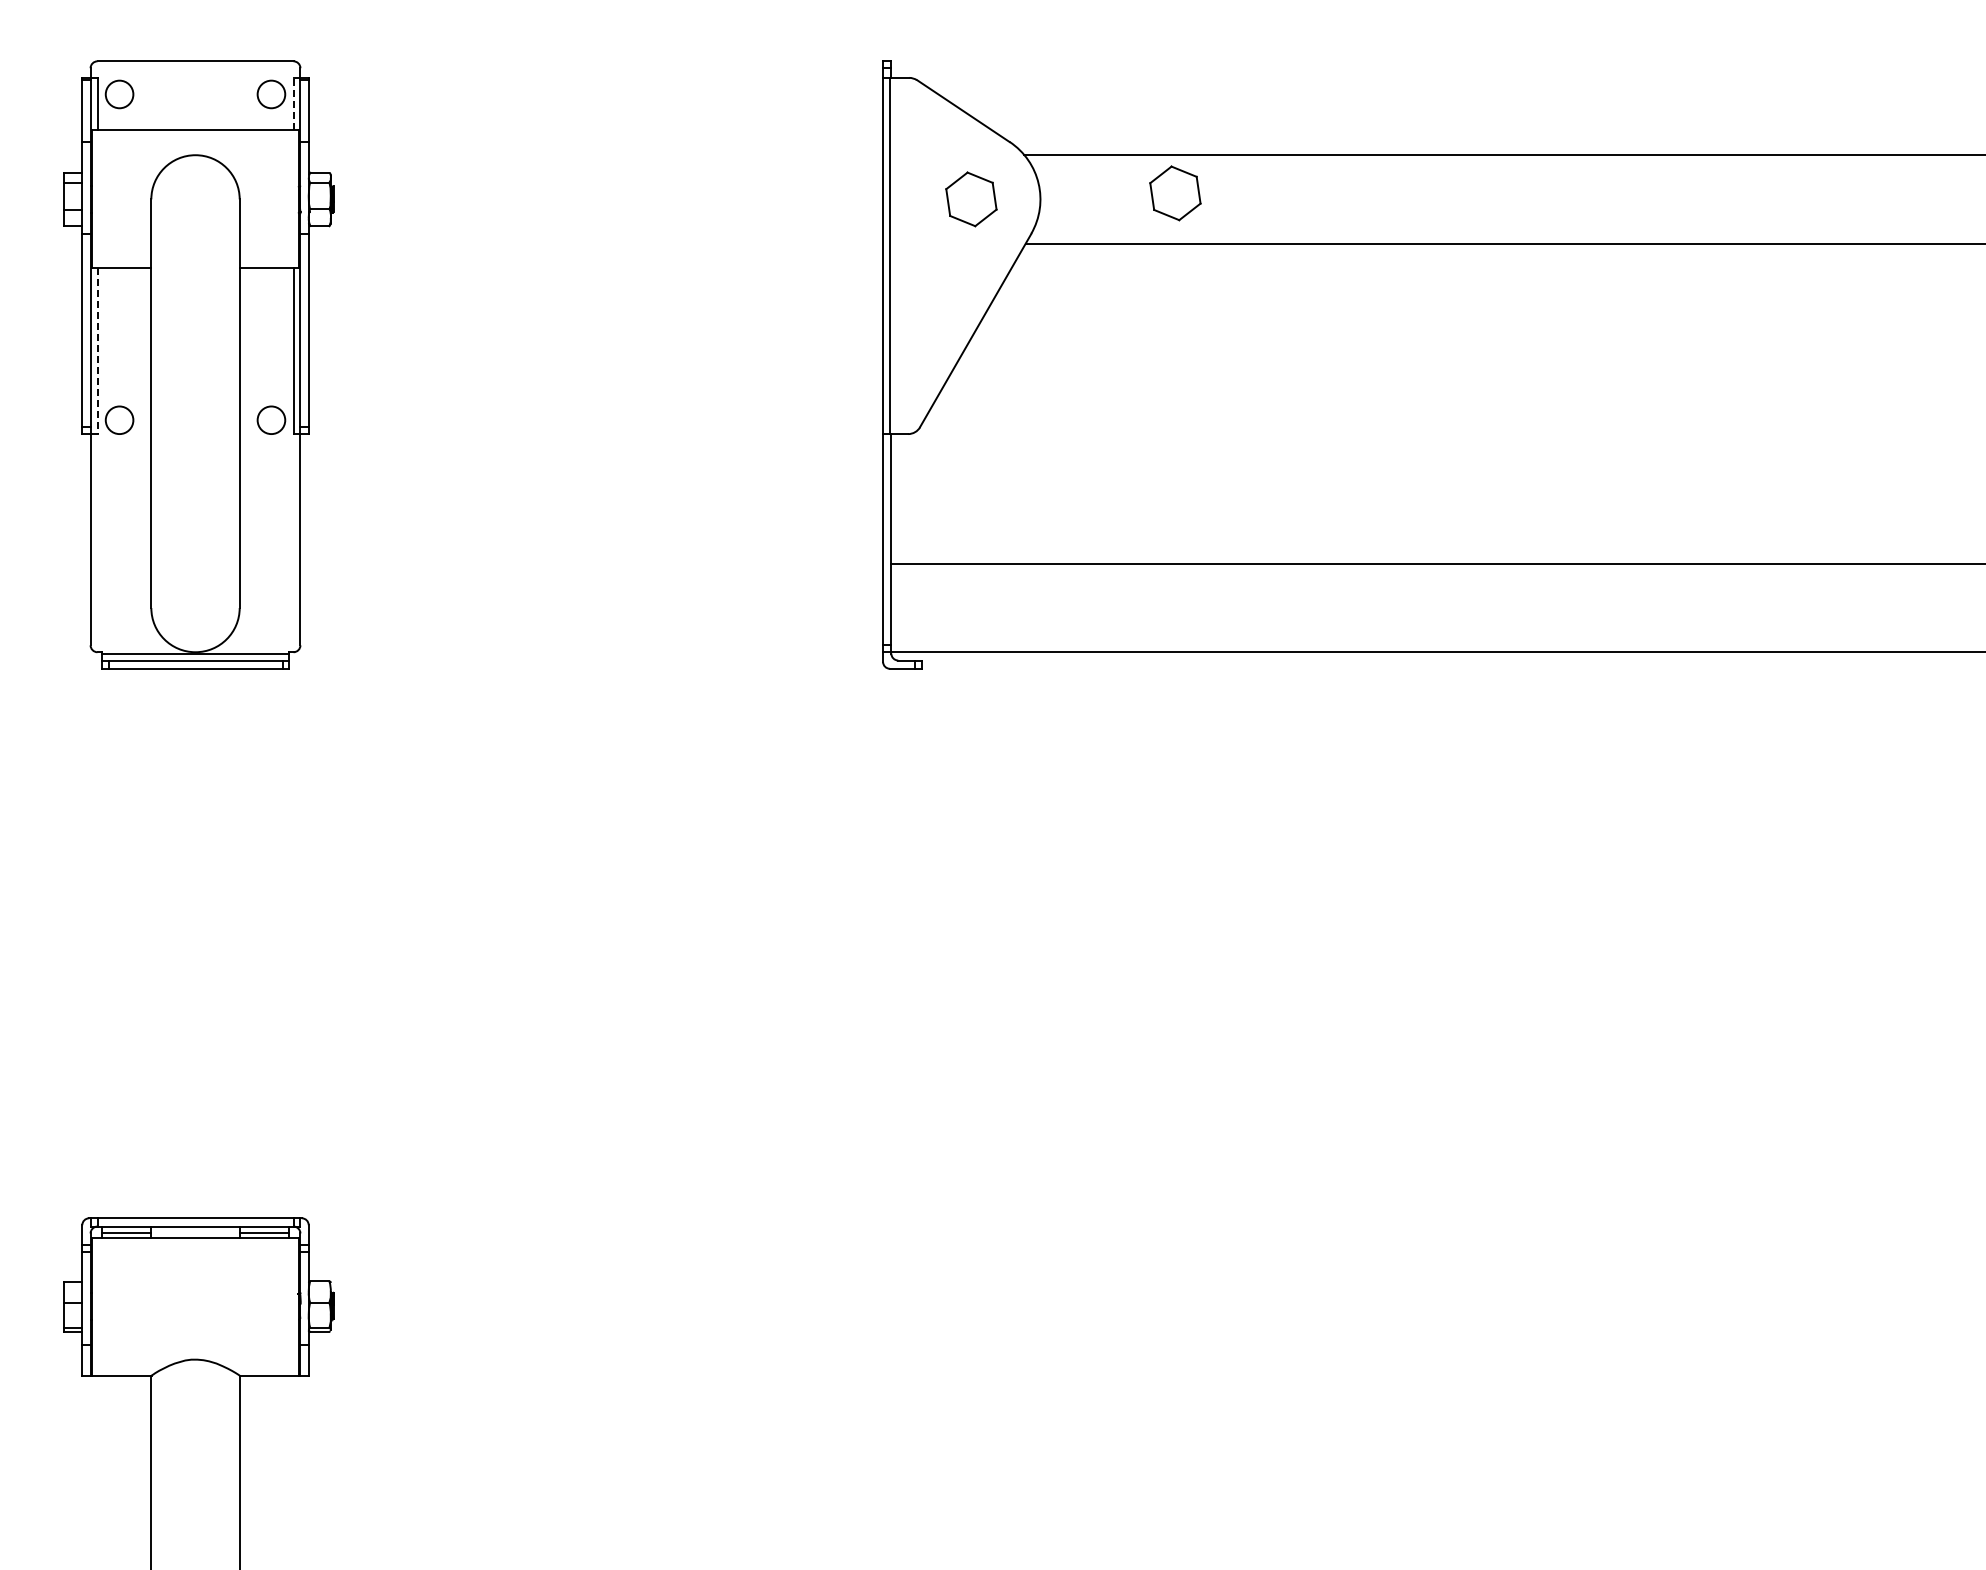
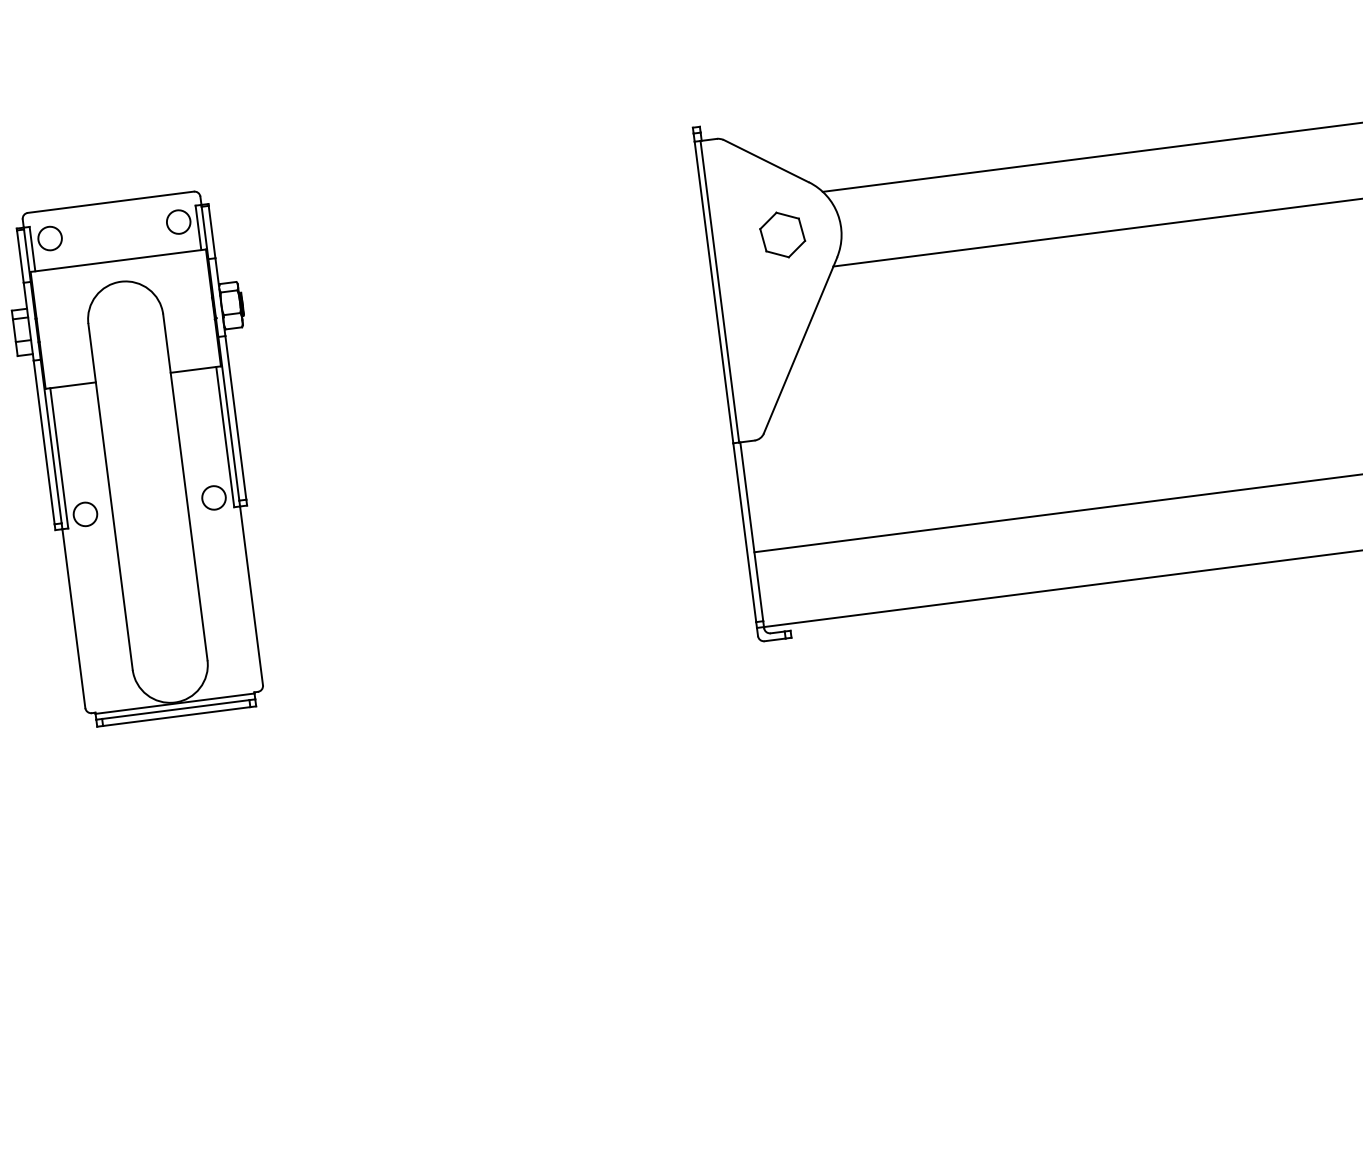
line: (293, 103) -> (198, 227), dashed -> solid
part: (1175, 193) -> (954, 207), removed
line: (97, 351) -> (59, 458), dashed -> solid

